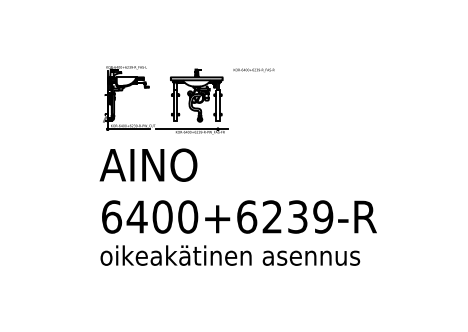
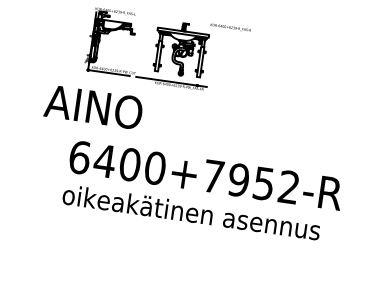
text: (253, 70) -> (230, 27), moved
text: (148, 164) -> (93, 106), moved
text: (285, 216) -> (251, 181), 6400+6239-R -> 6400+7952-R

